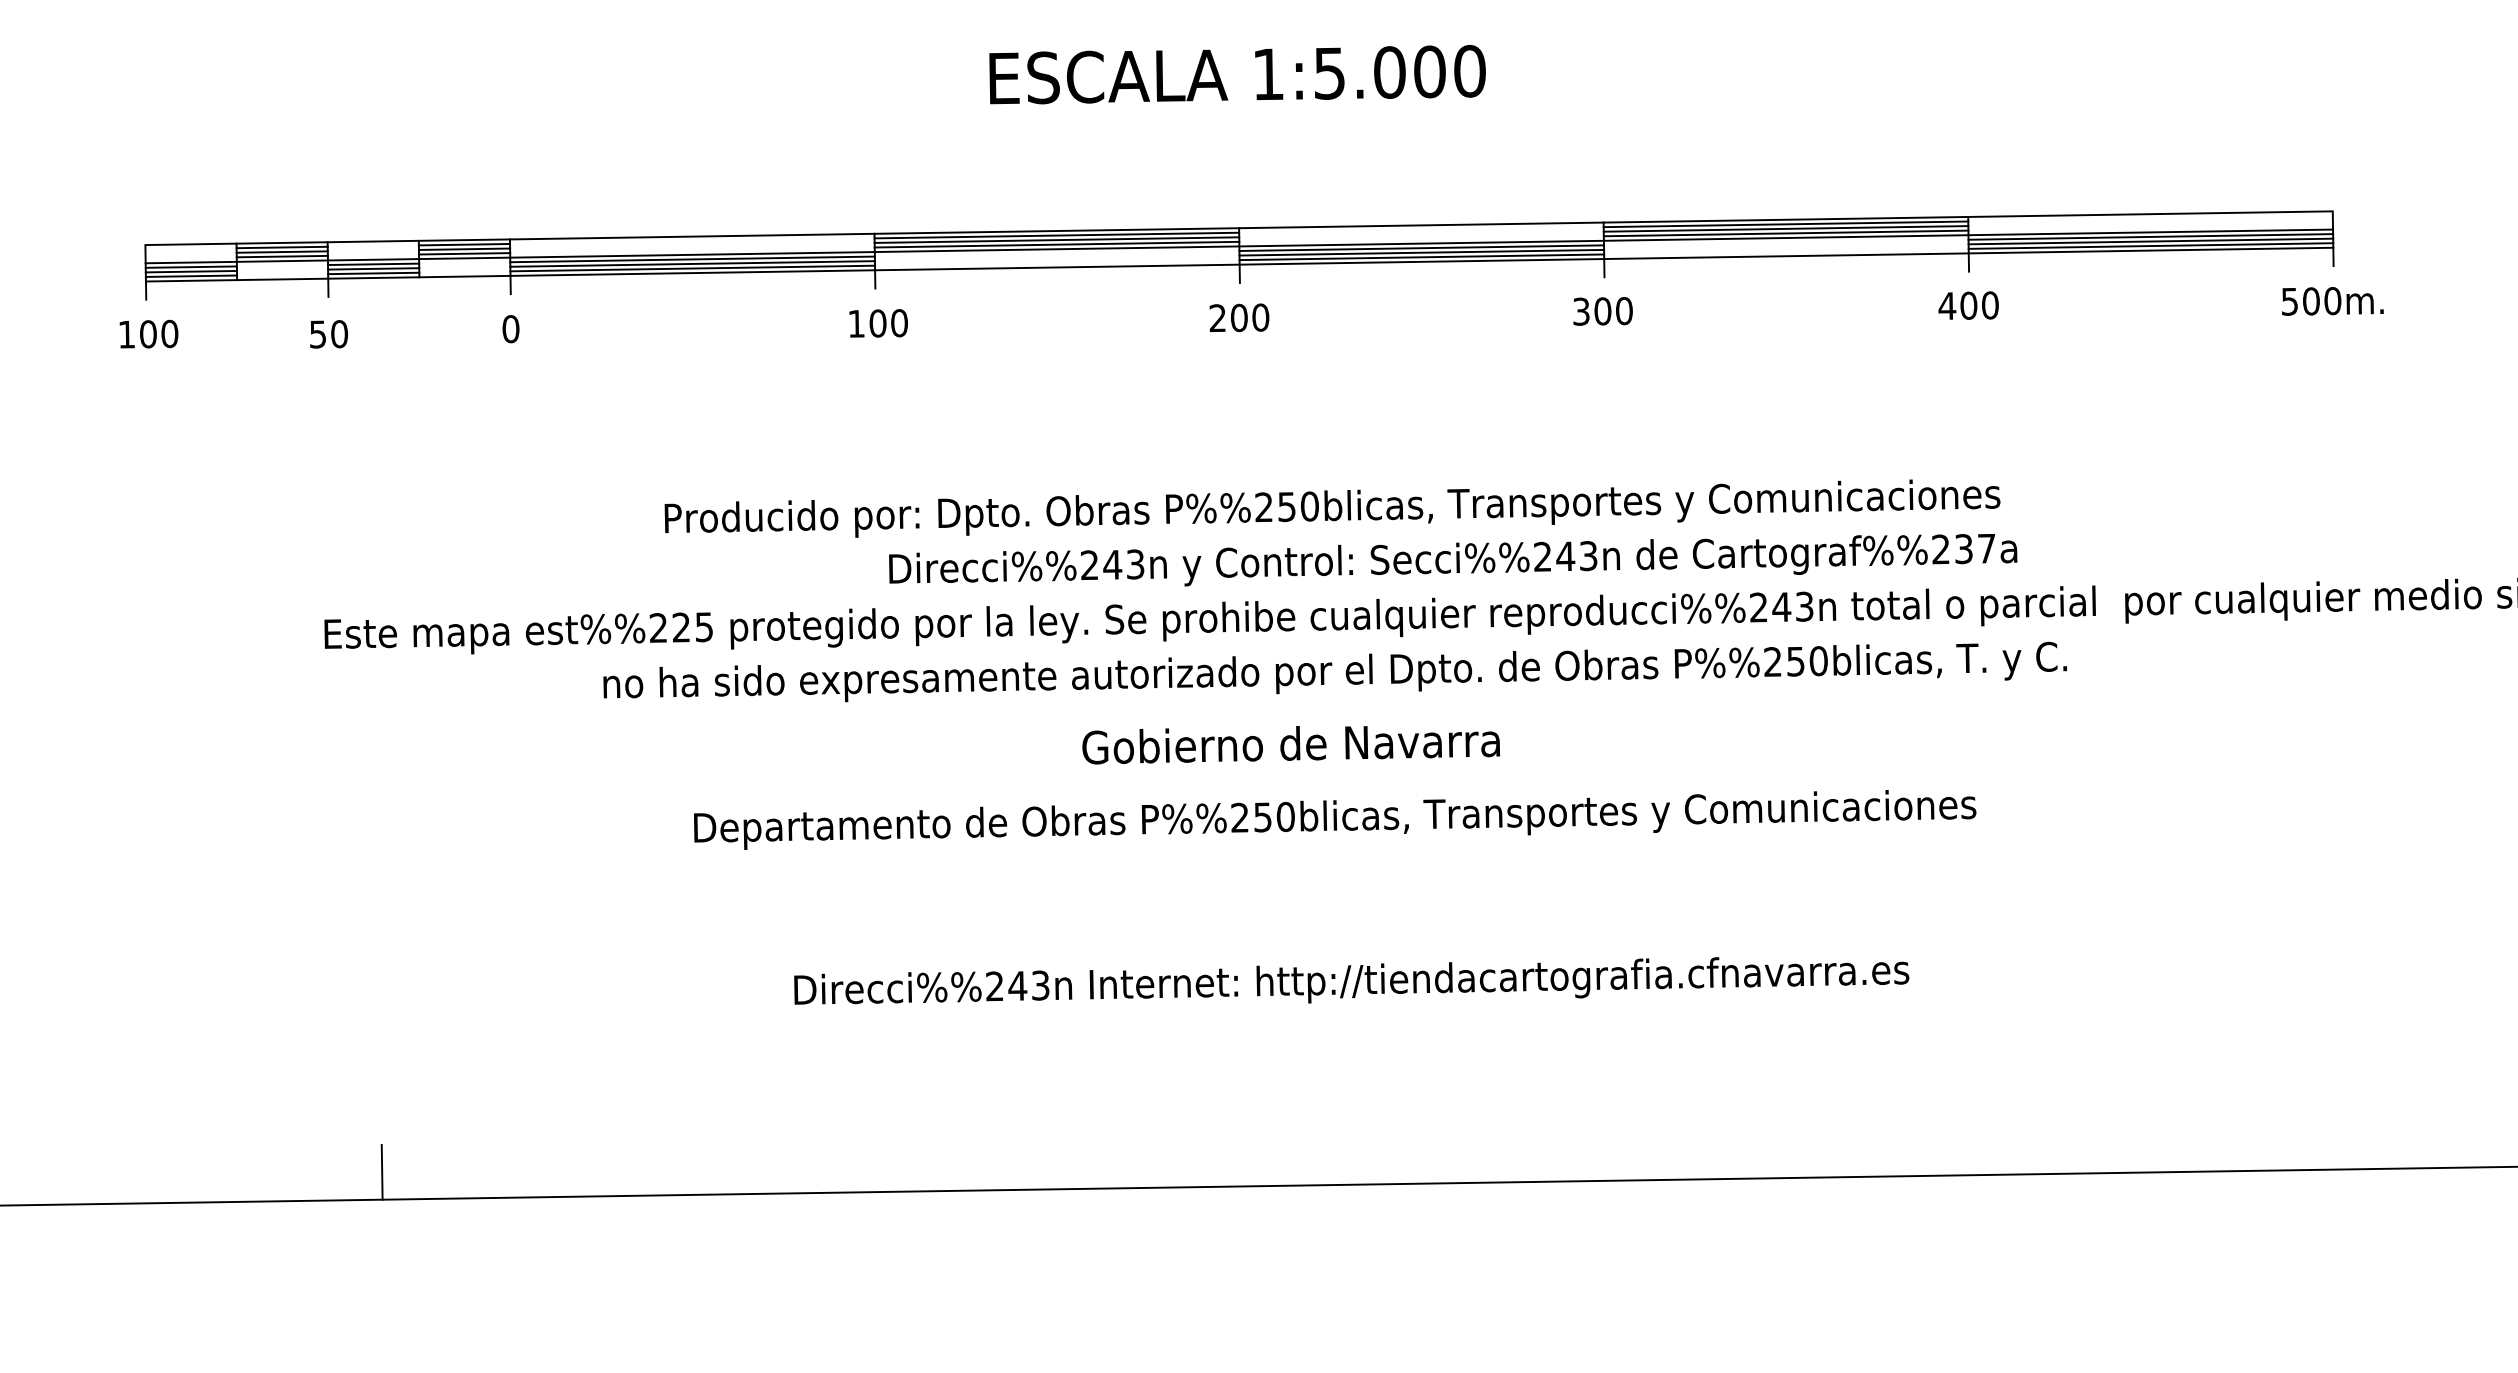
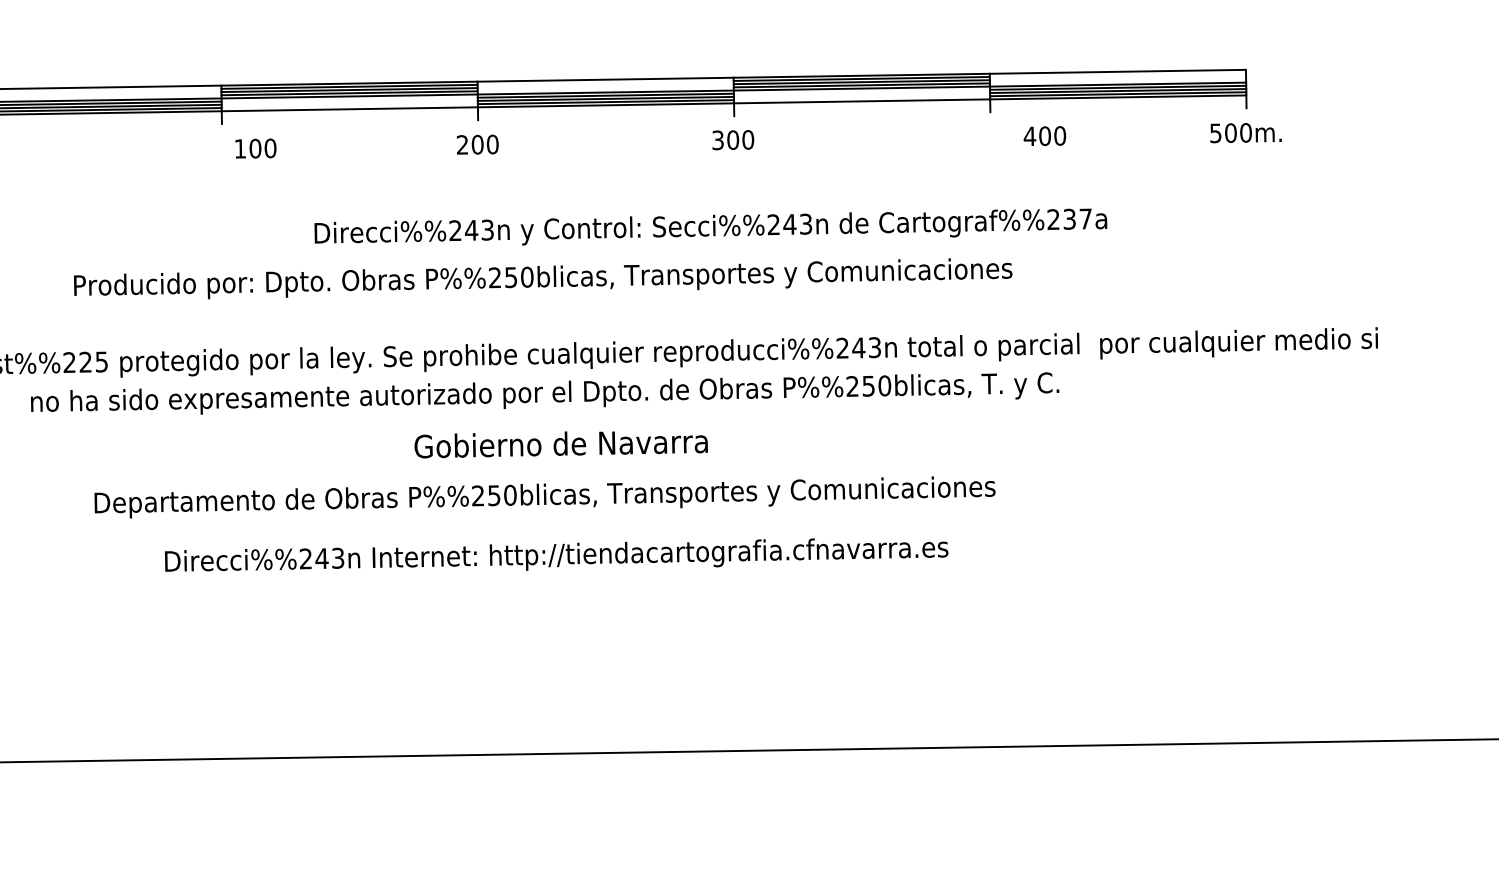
text: (1968, 305) -> (1044, 136), moved
text: (878, 323) -> (255, 148), moved
text: (1453, 560) -> (711, 227), moved
text: (1290, 745) -> (560, 445), moved
text: (1351, 980) -> (556, 554), moved

